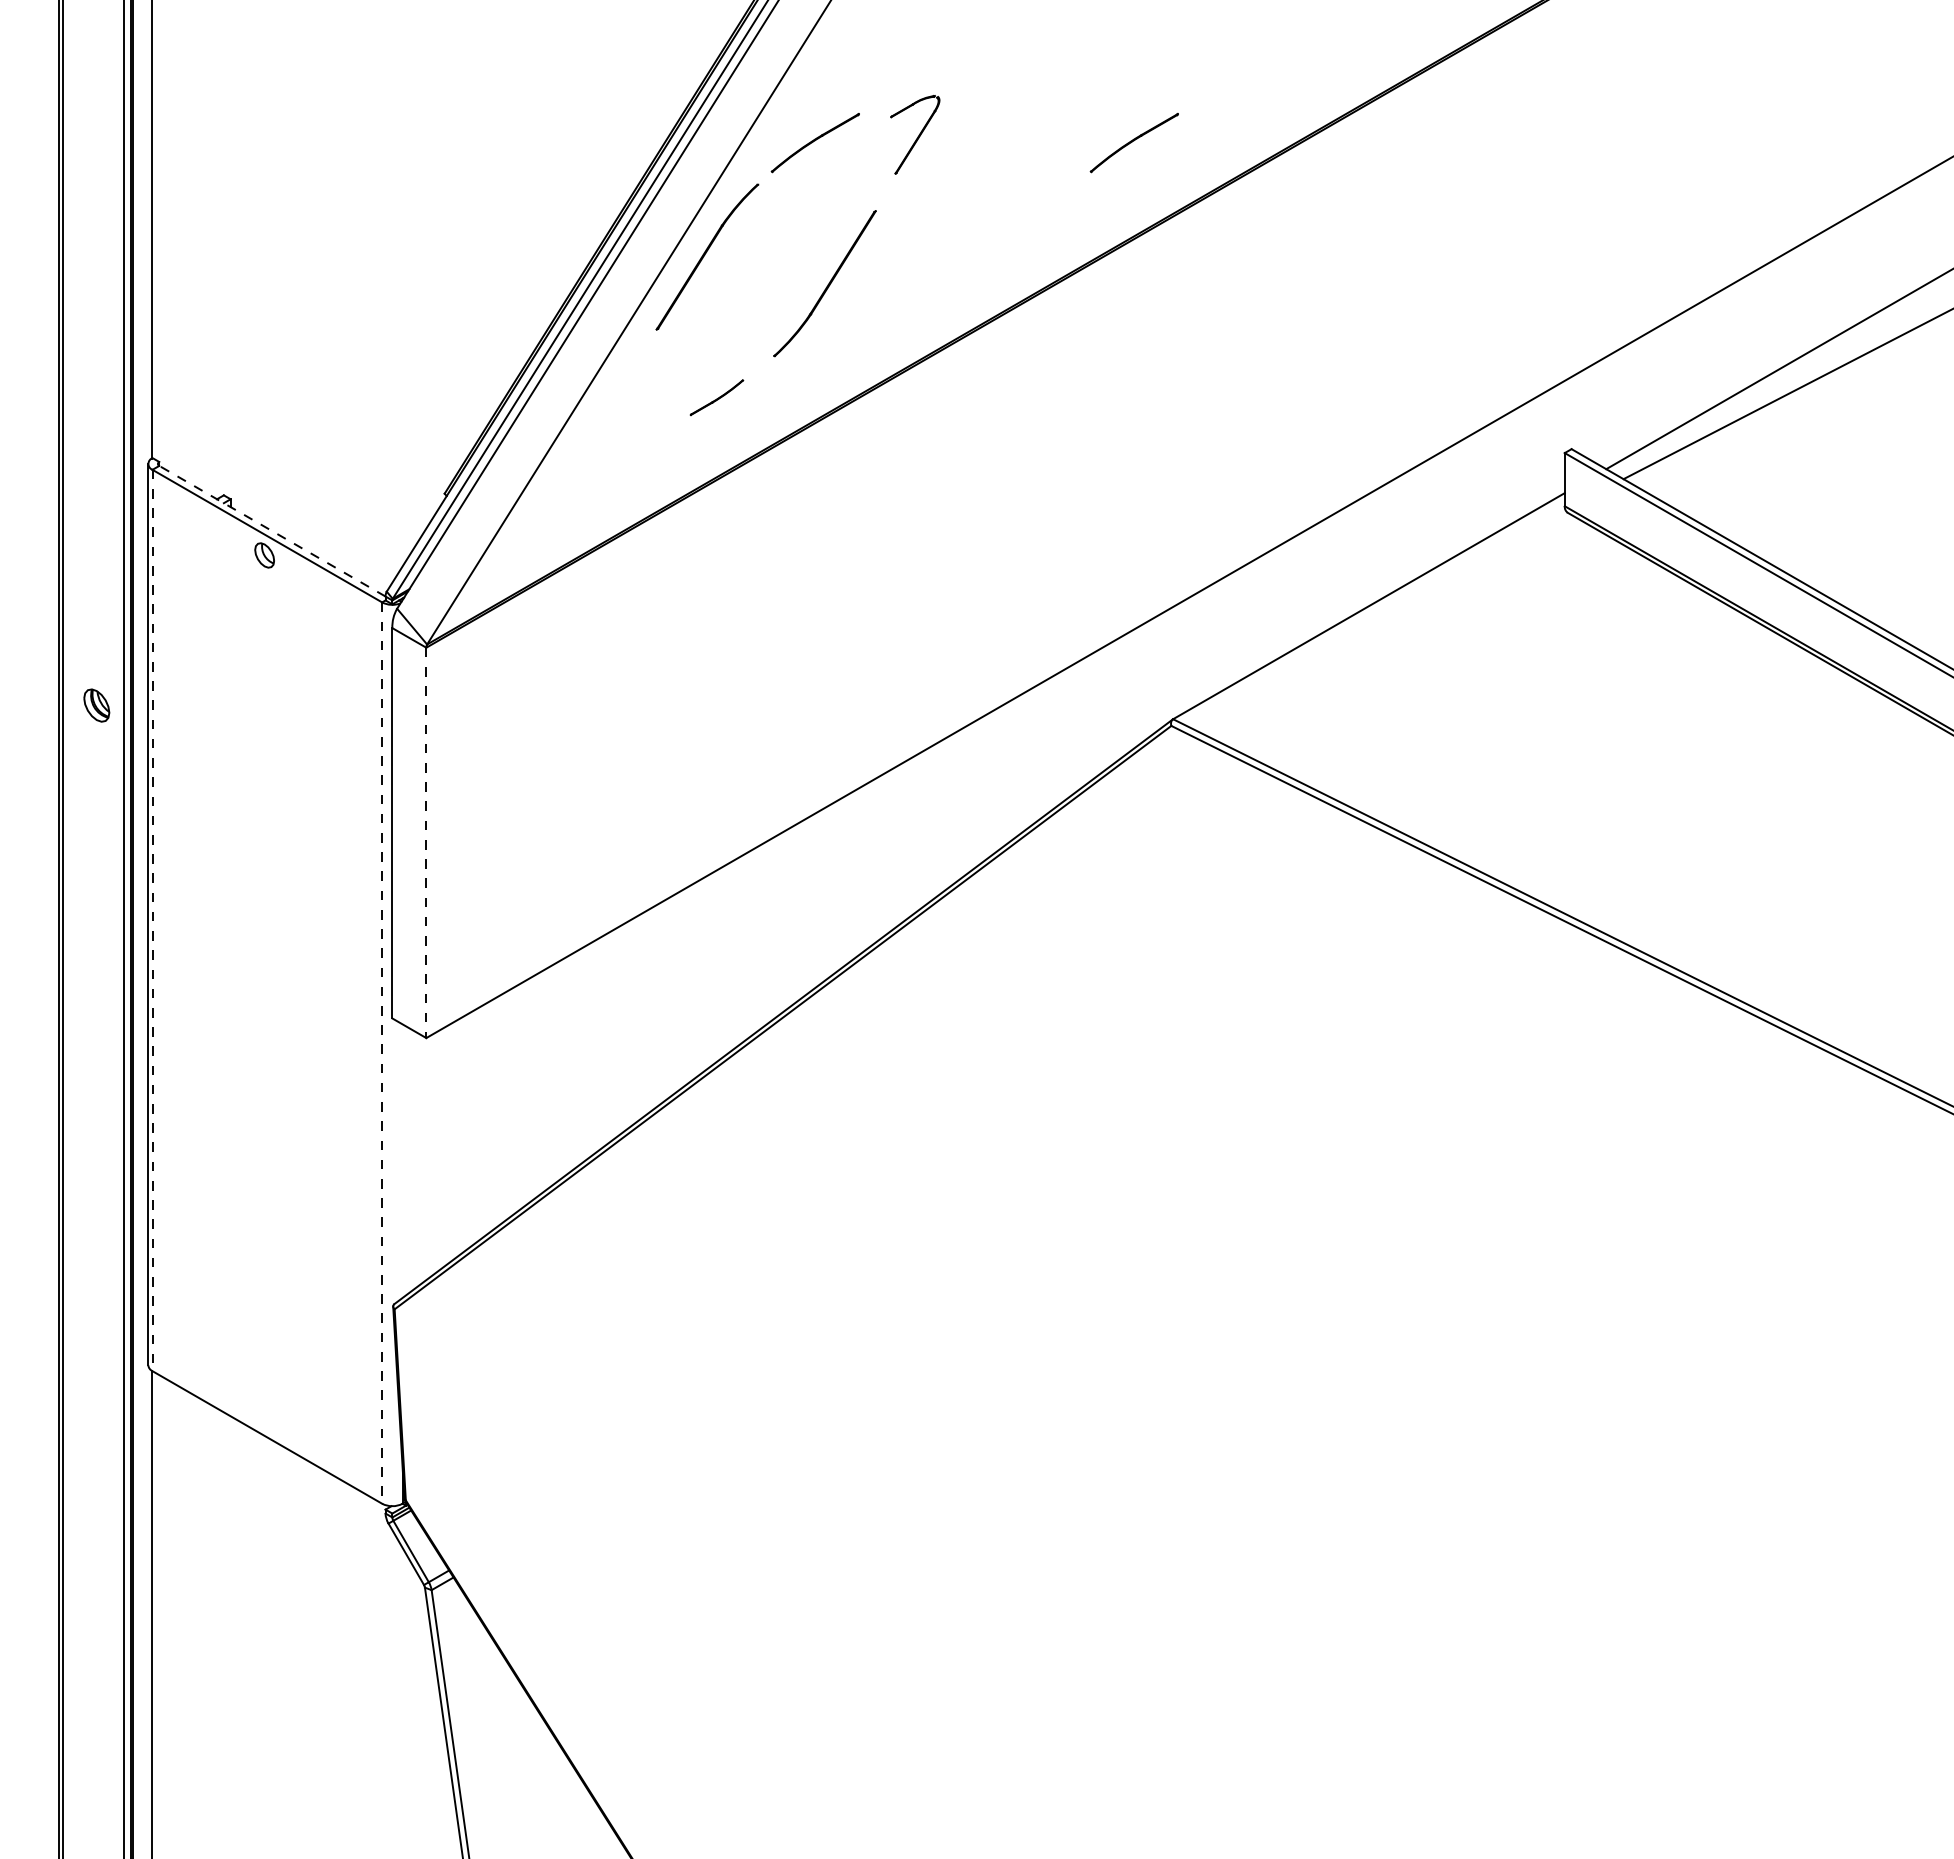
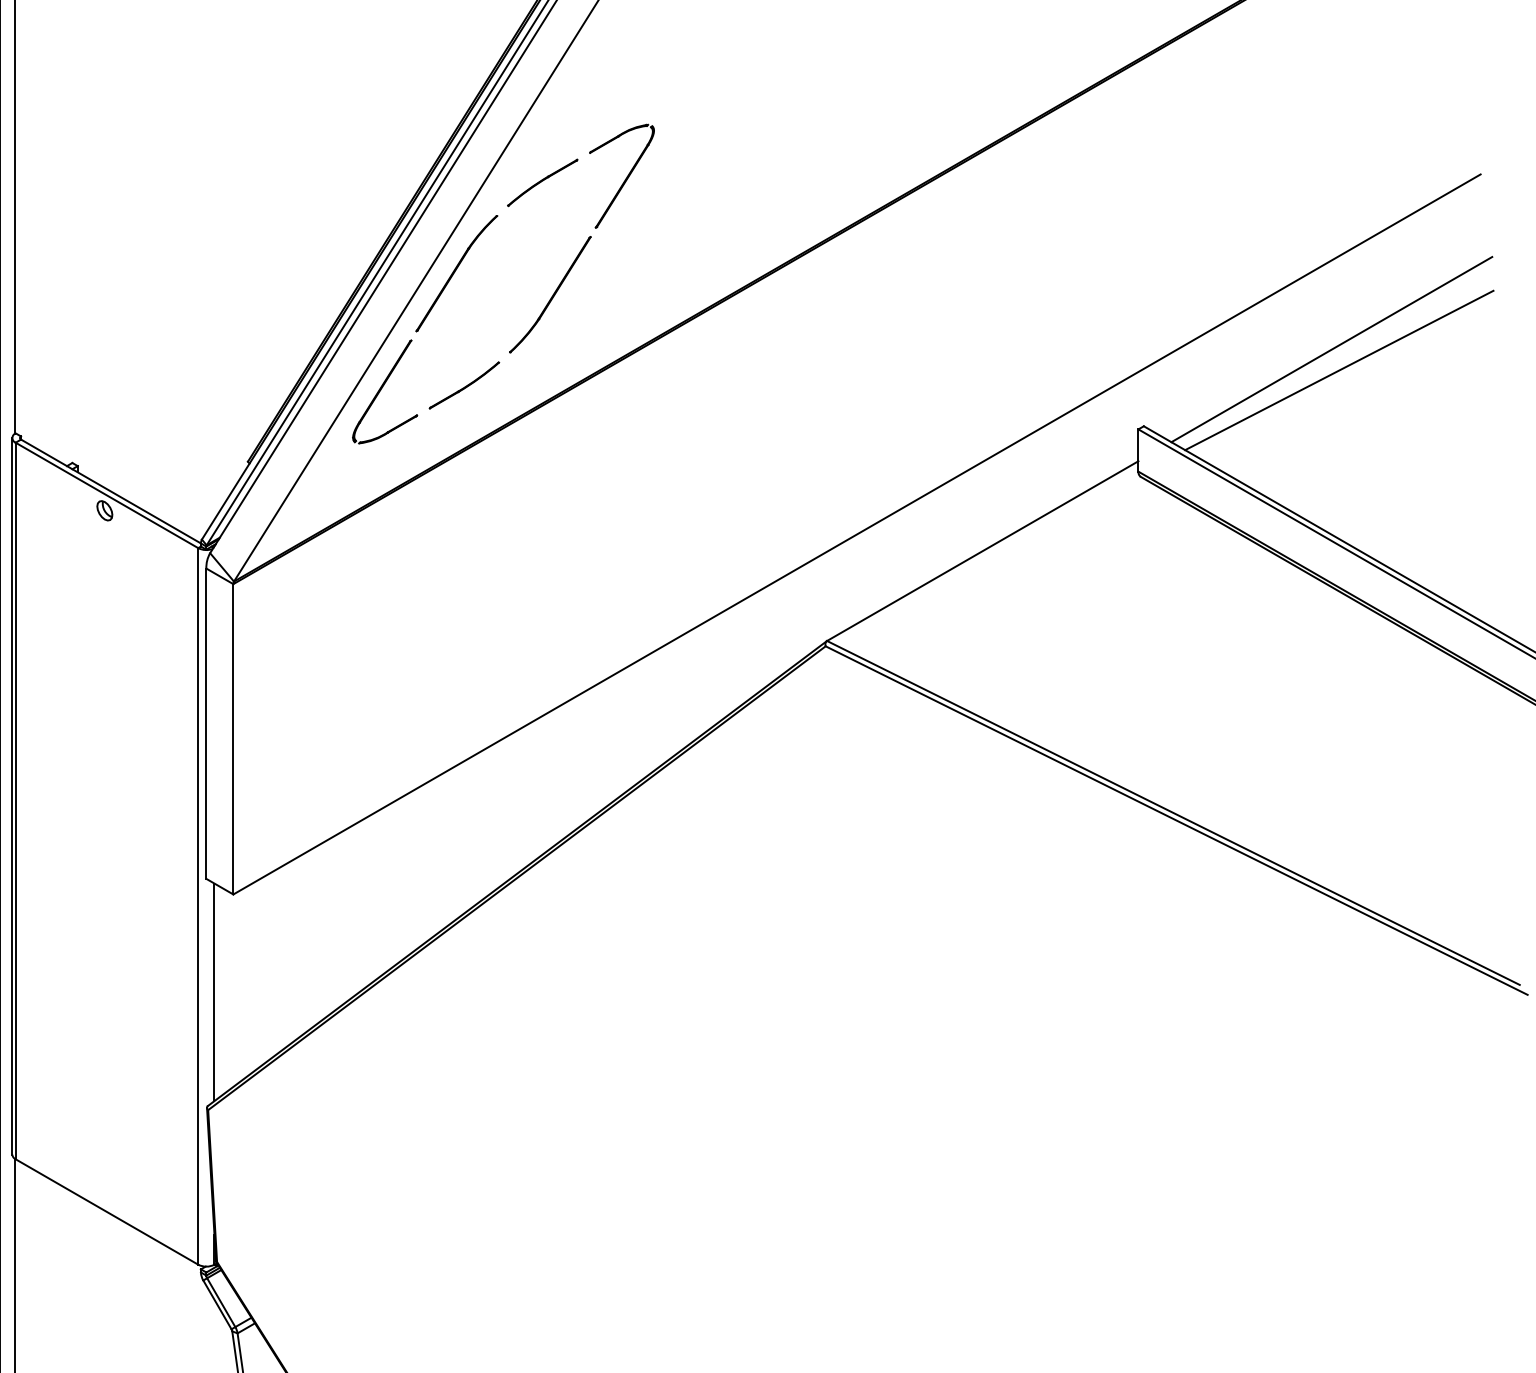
part: (915, 134) -> (622, 176), size x1.67
part: (1133, 143) -> (795, 183), removed
part: (716, 397) -> (464, 385), size x1.67
part: (616, 405) -> (384, 391), added
line: (272, 531) -> (111, 491), dashed -> solid
line: (426, 843) -> (233, 739), dashed -> solid
line: (152, 920) -> (15, 801), dashed -> solid
line: (382, 1053) -> (198, 906), dashed -> solid
line: (402, 1160) -> (214, 991), added

